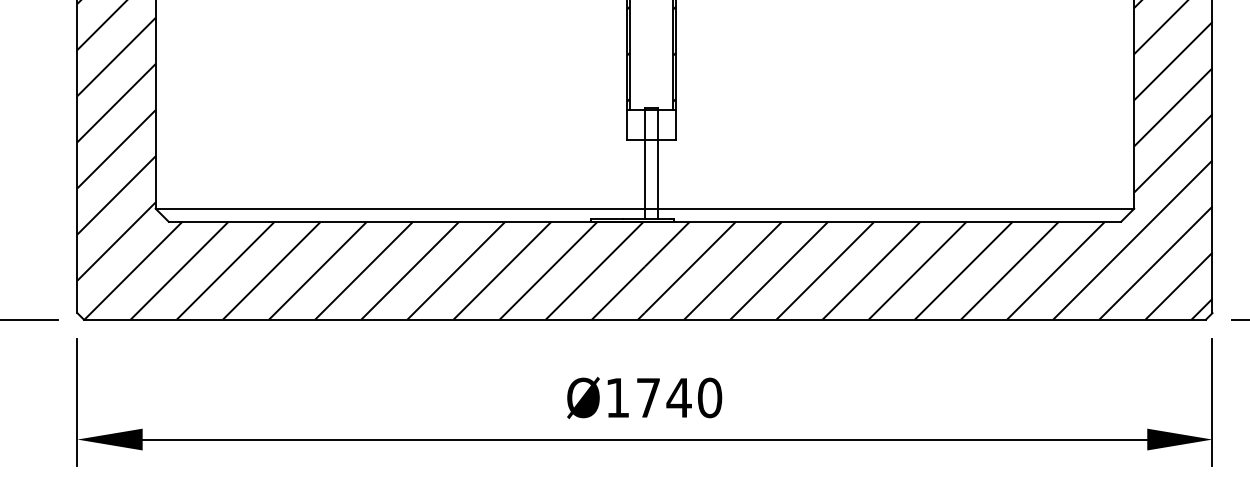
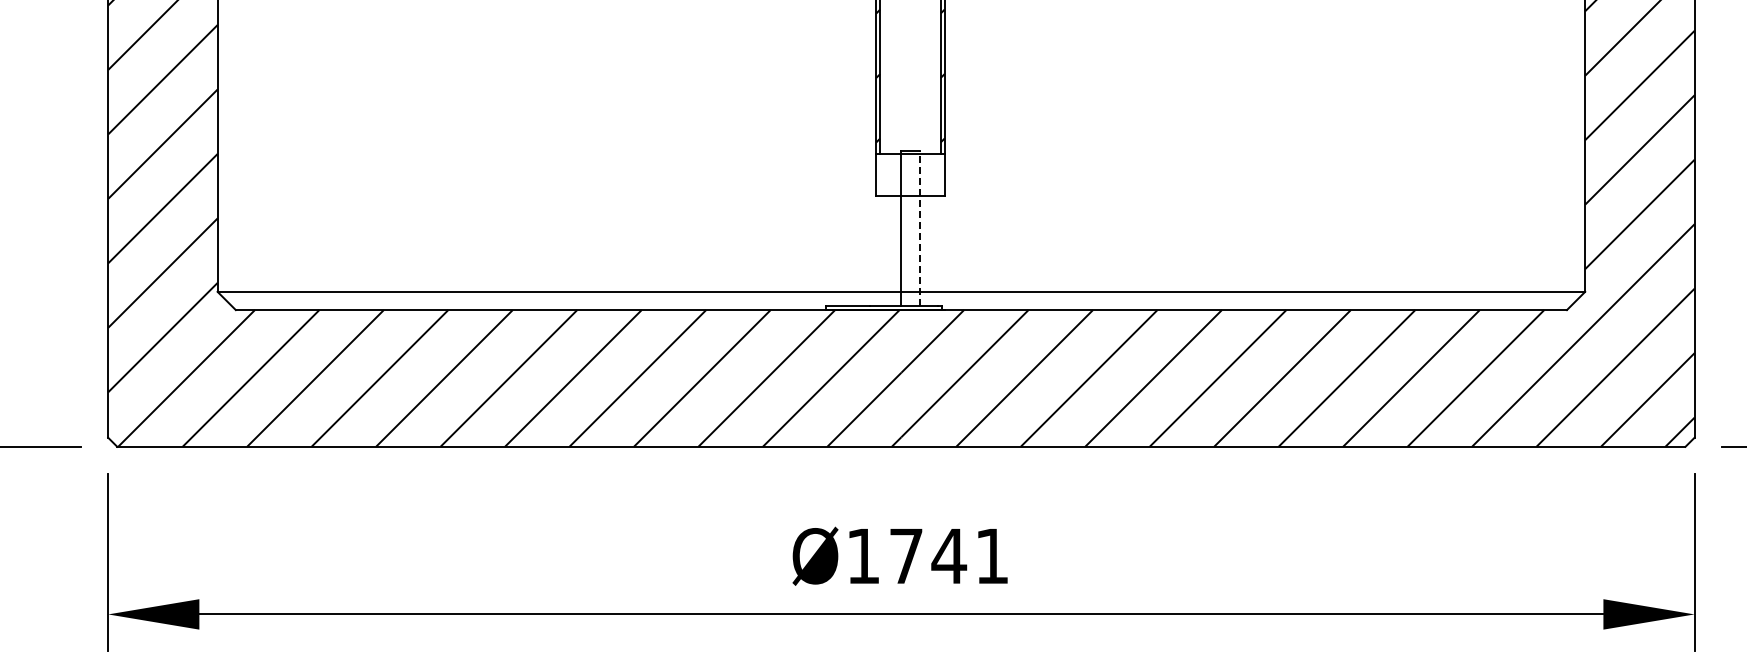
line: (657, 162) -> (919, 227), solid -> dashed
text: (710, 398) -> (992, 556), Ø1740 -> Ø1741

